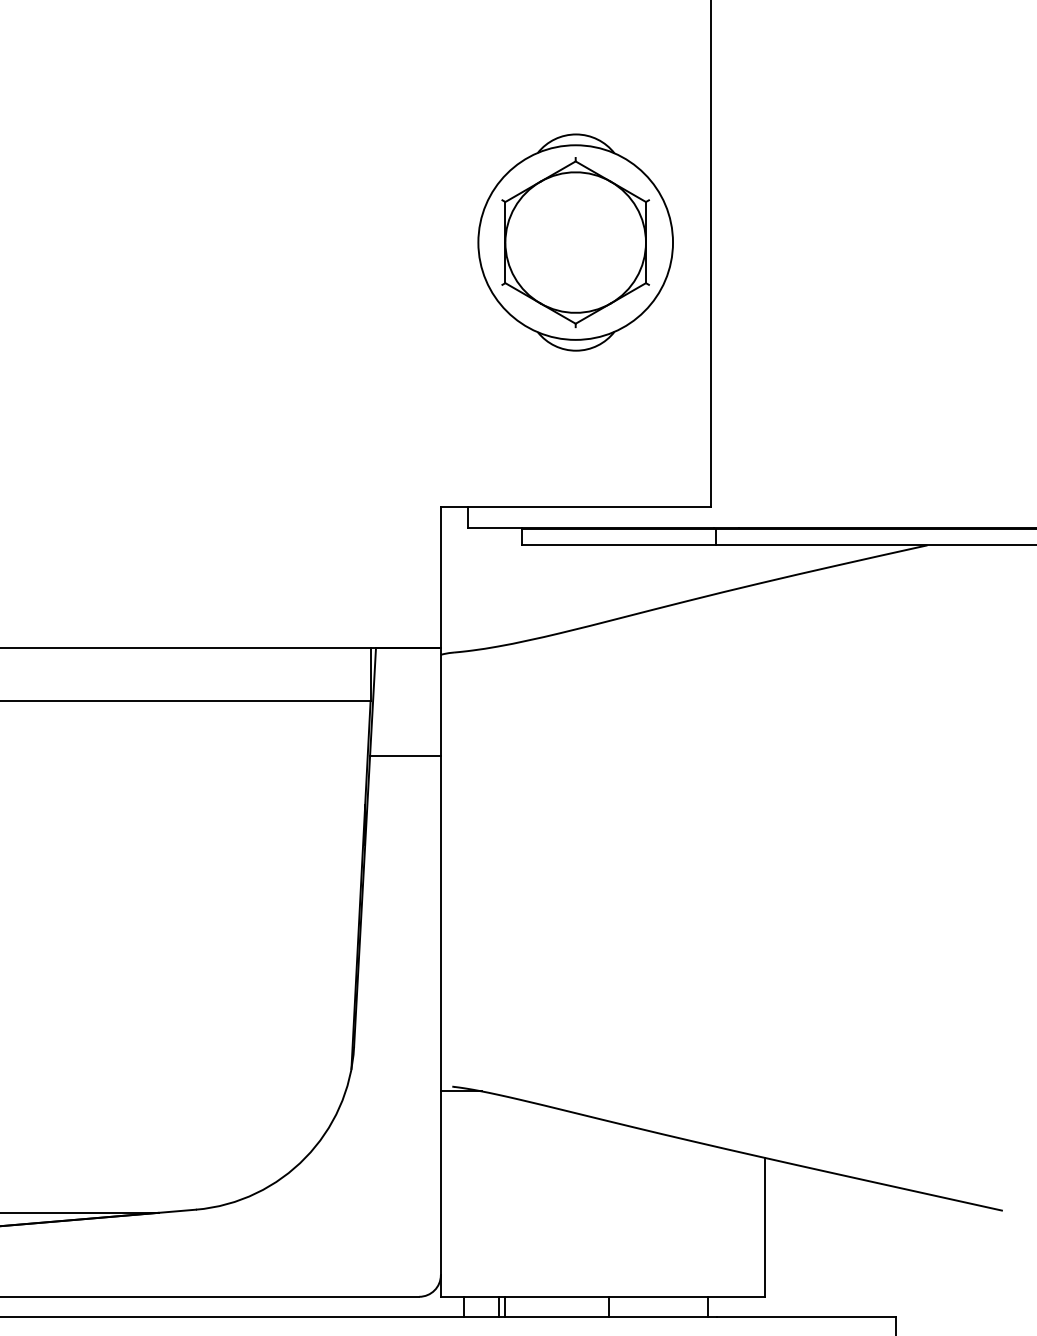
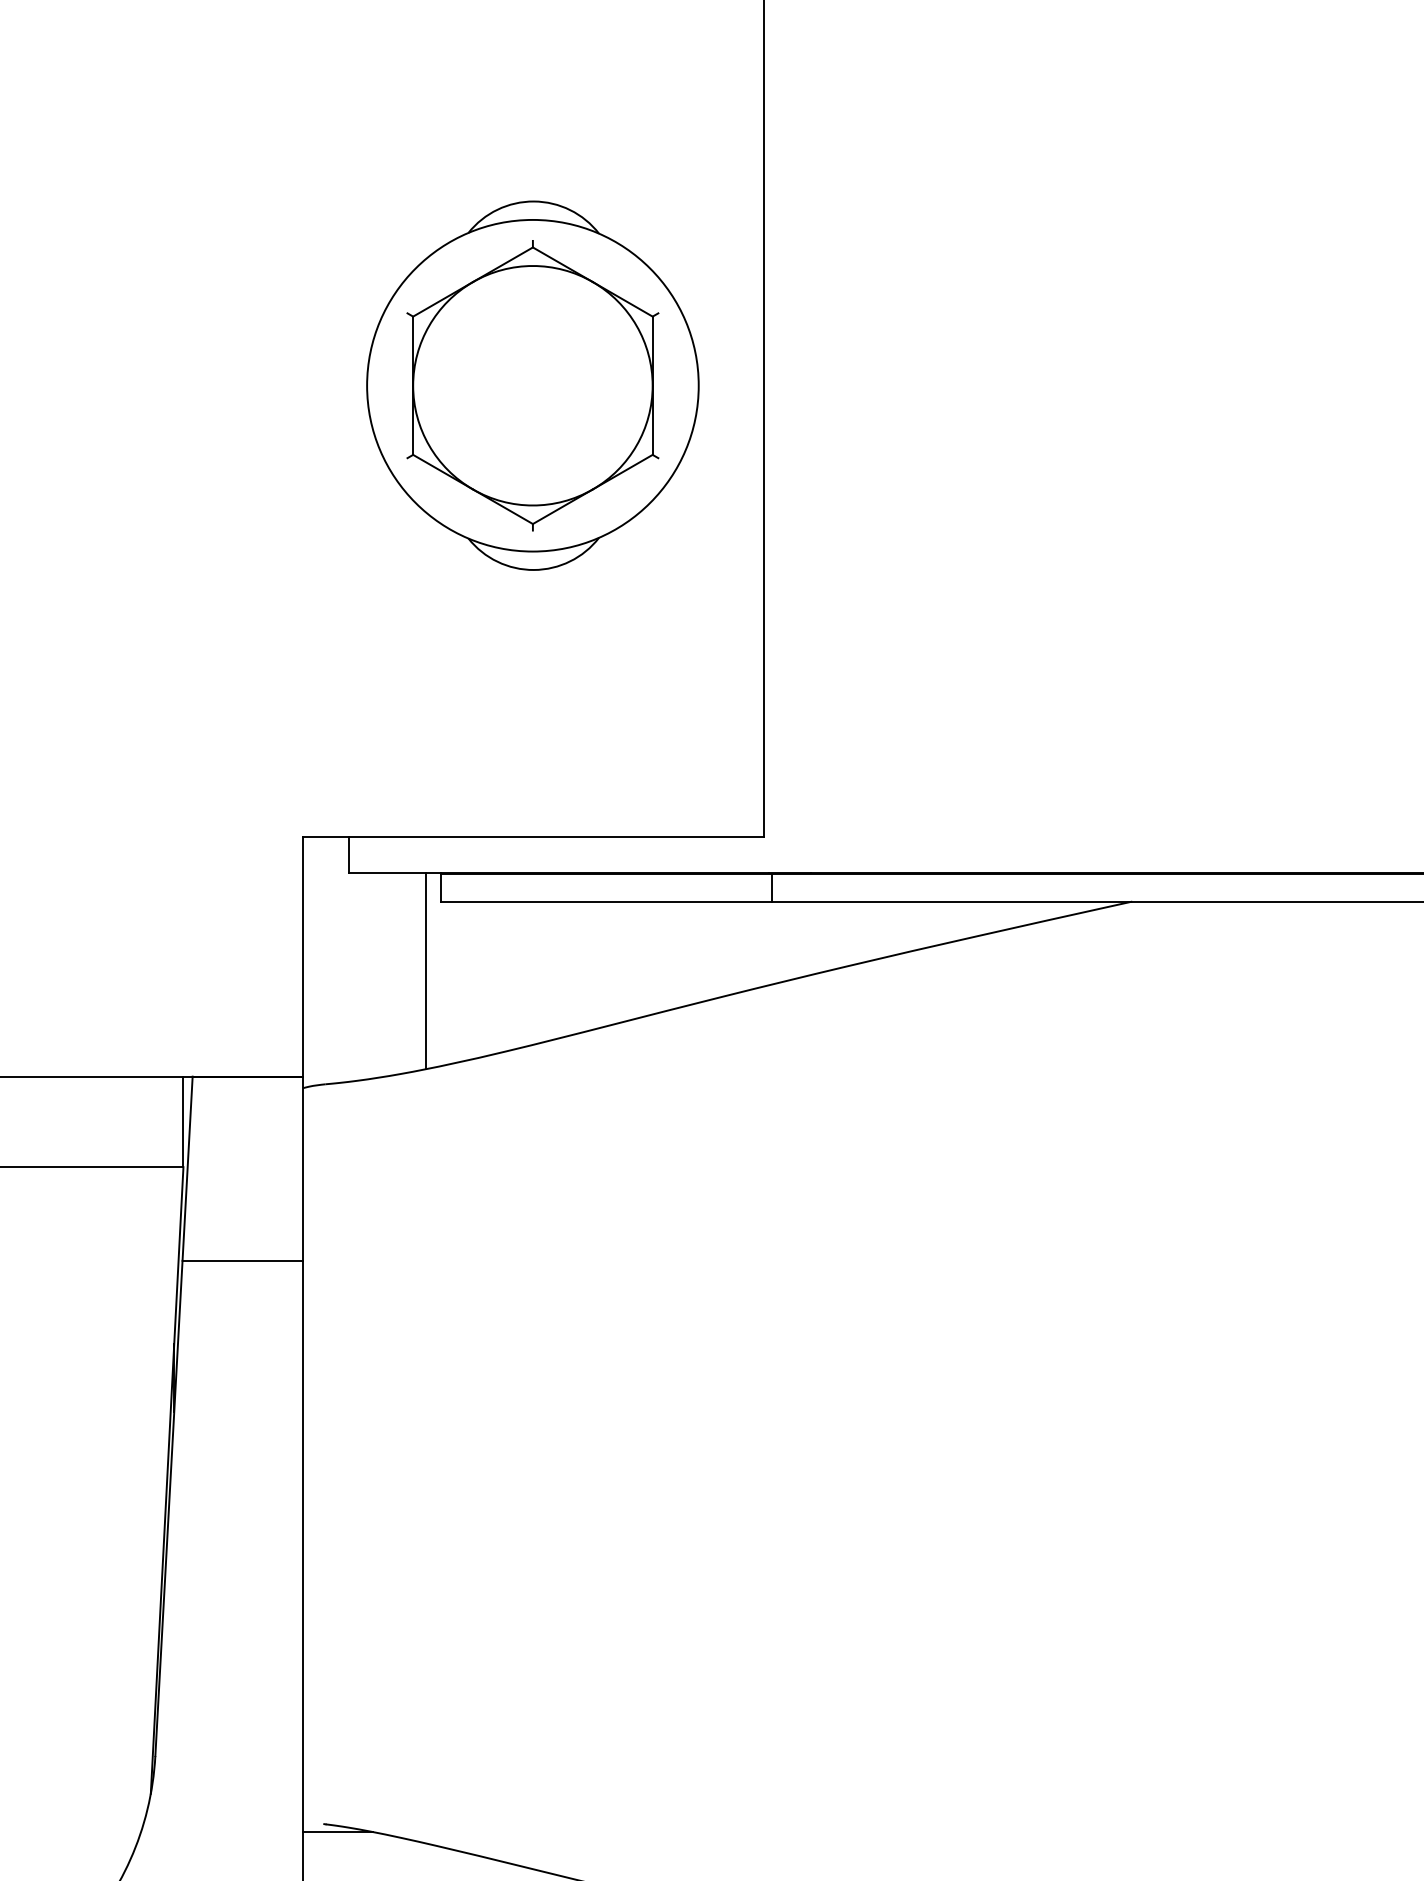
line: (513, 585) -> (426, 970), added

